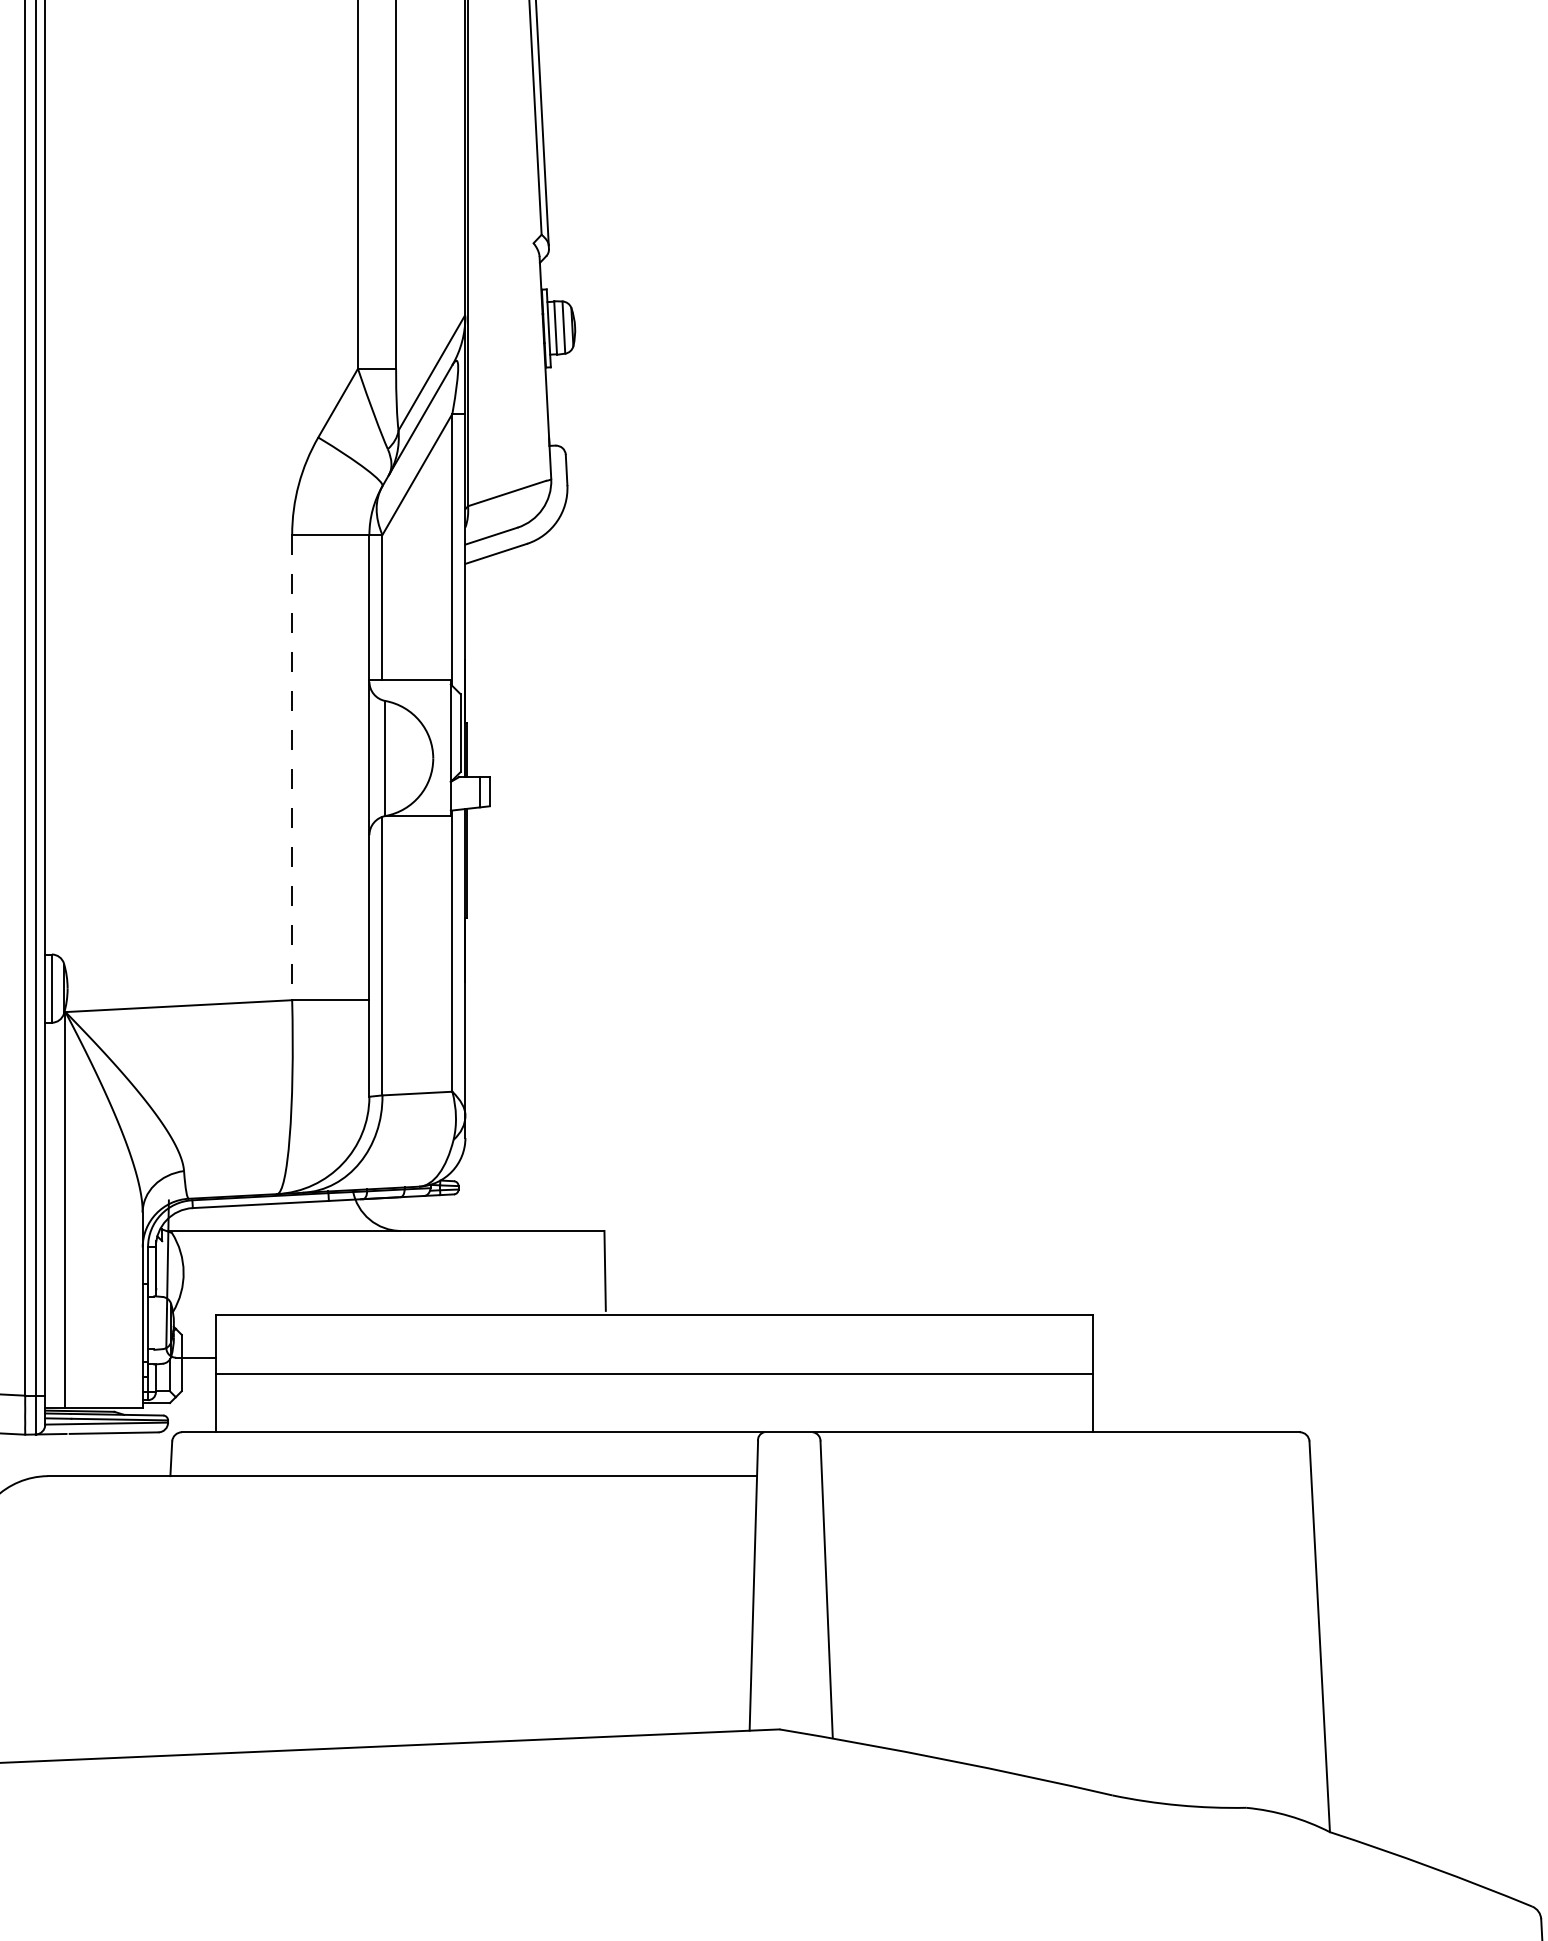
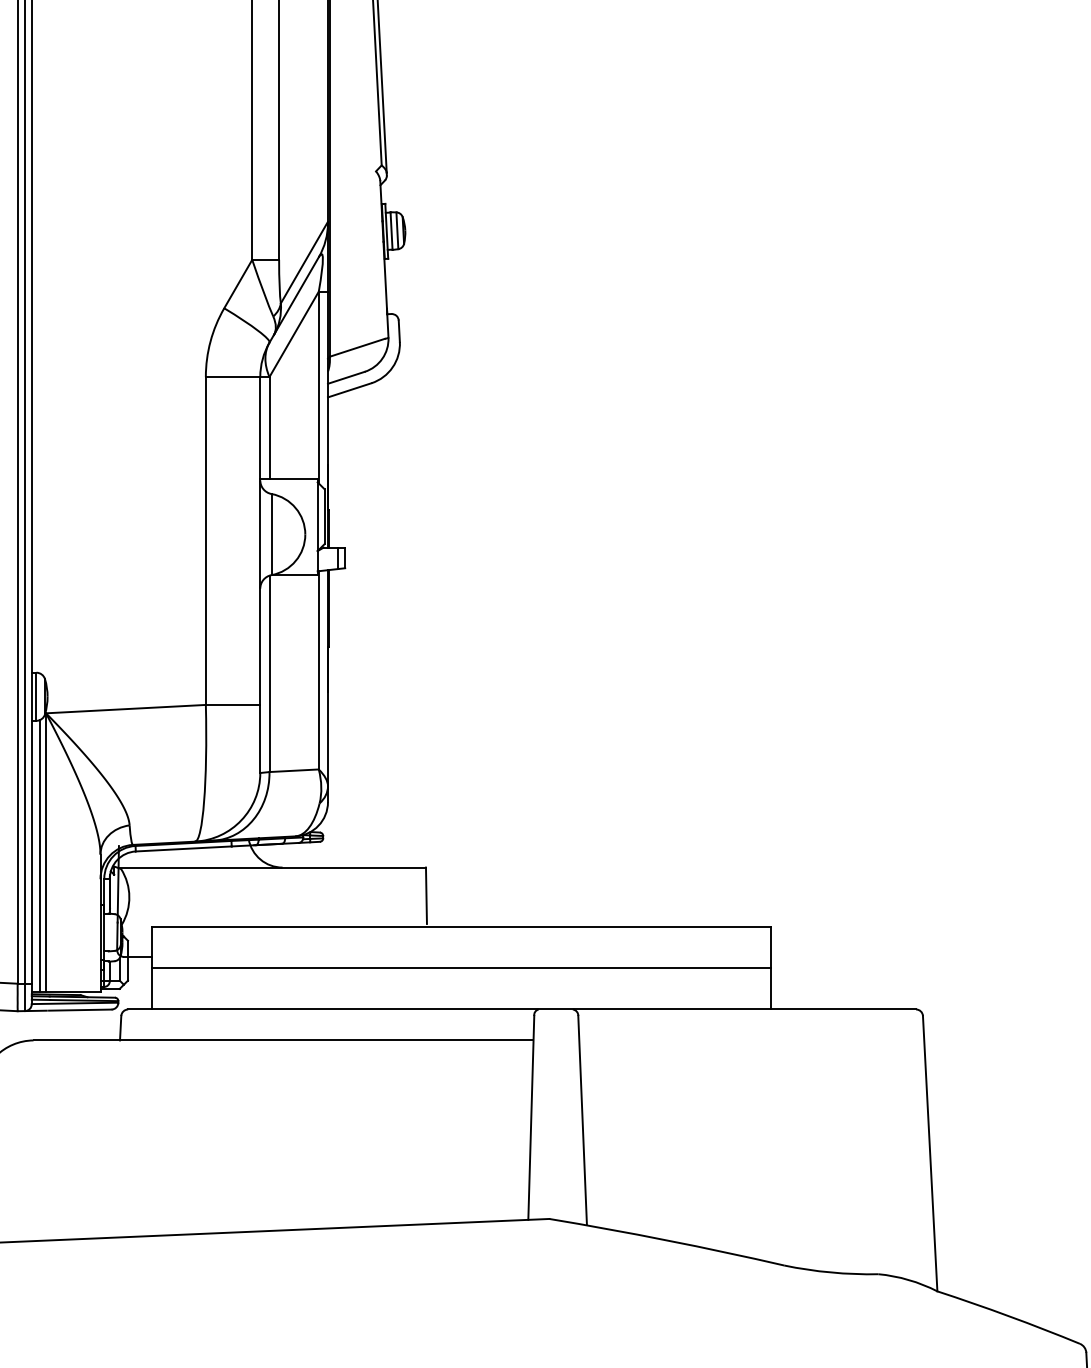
line: (292, 767) -> (206, 540), dashed -> solid
line: (57, 1214) -> (40, 855), added

